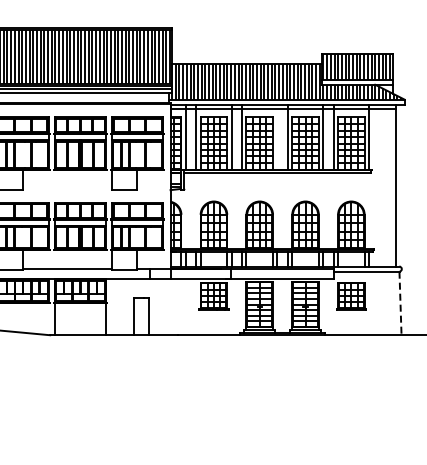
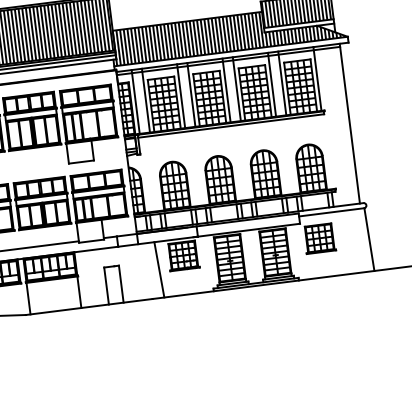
line: (277, 137) -> (226, 90), added
line: (400, 303) -> (369, 239), dashed -> solid
line: (187, 307) -> (158, 270), added

